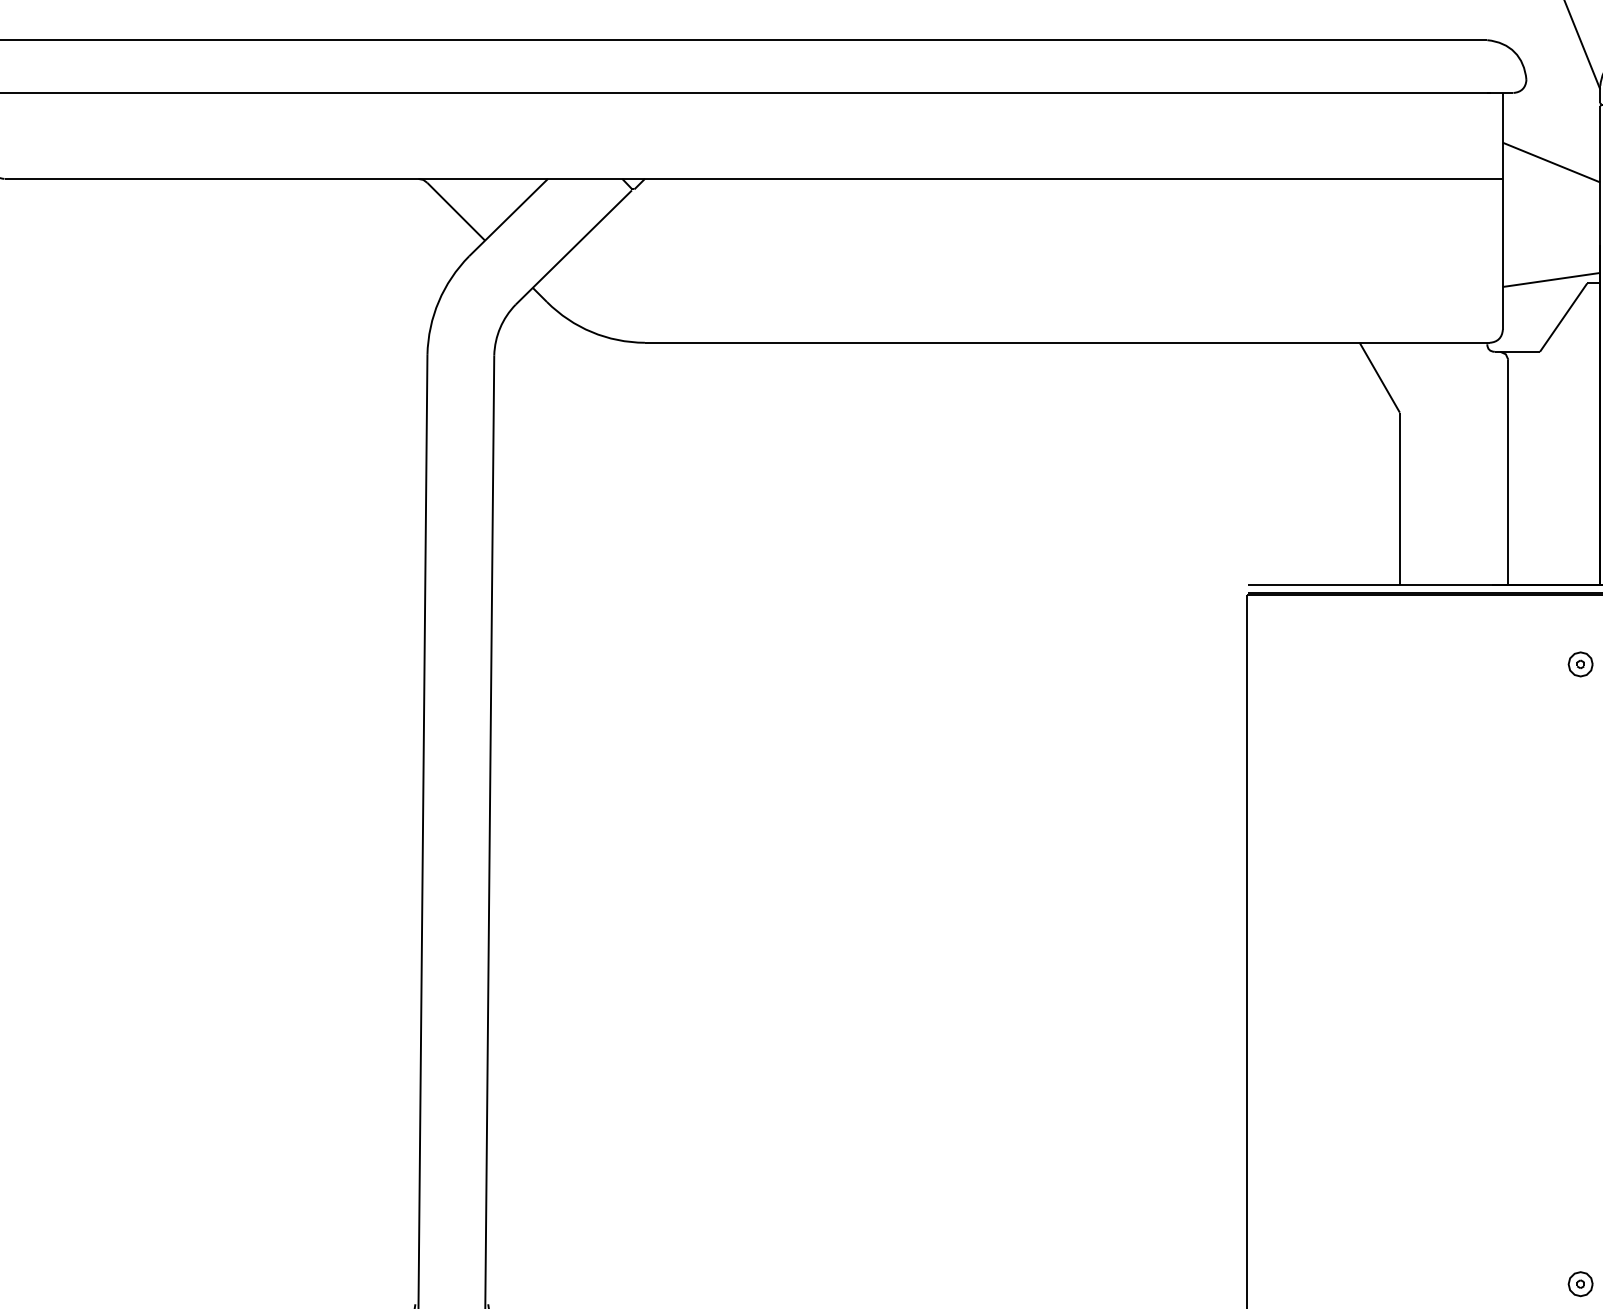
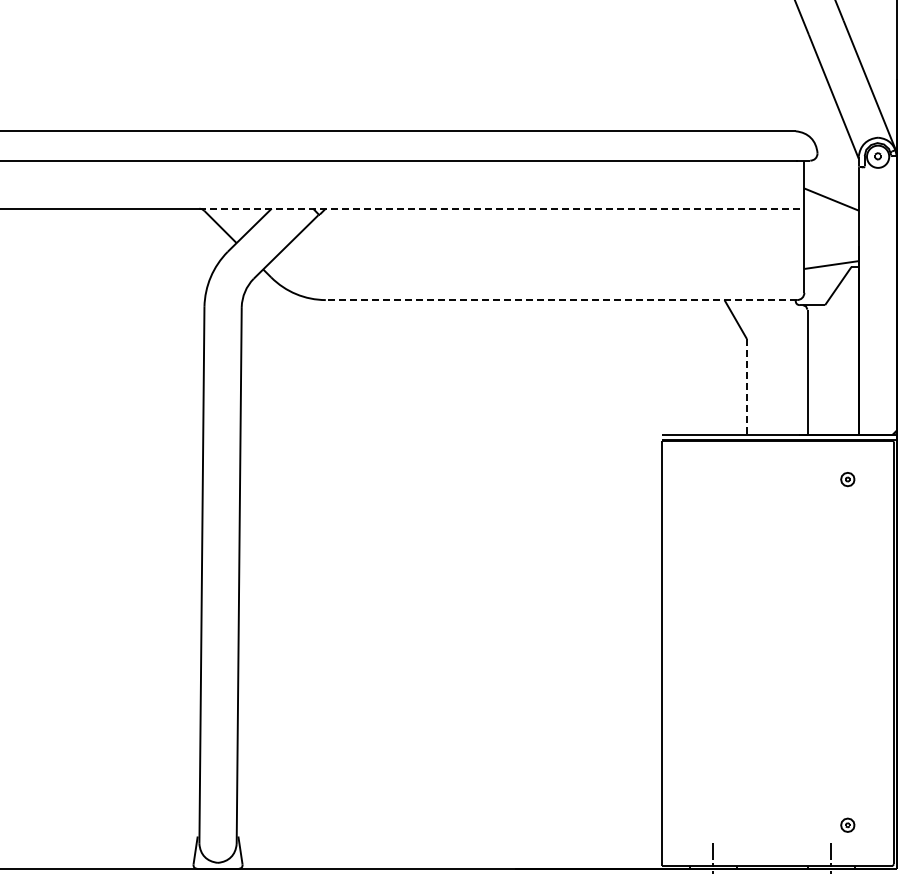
line: (961, 178) -> (502, 208), solid -> dashed
line: (1067, 343) -> (561, 300), solid -> dashed
line: (1399, 499) -> (746, 387), solid -> dashed

